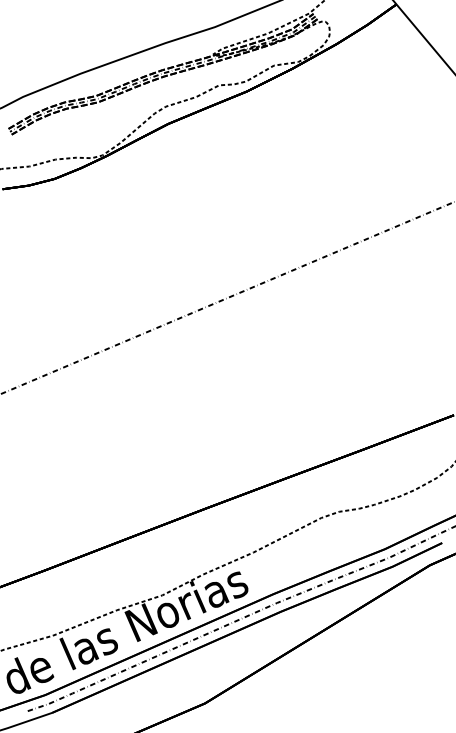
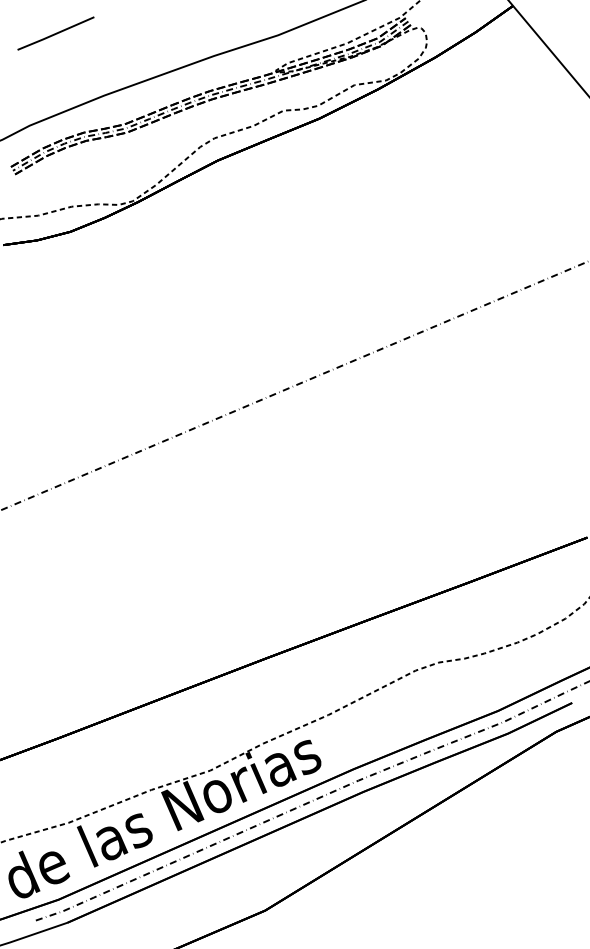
line: (42, 25) -> (55, 33), added

